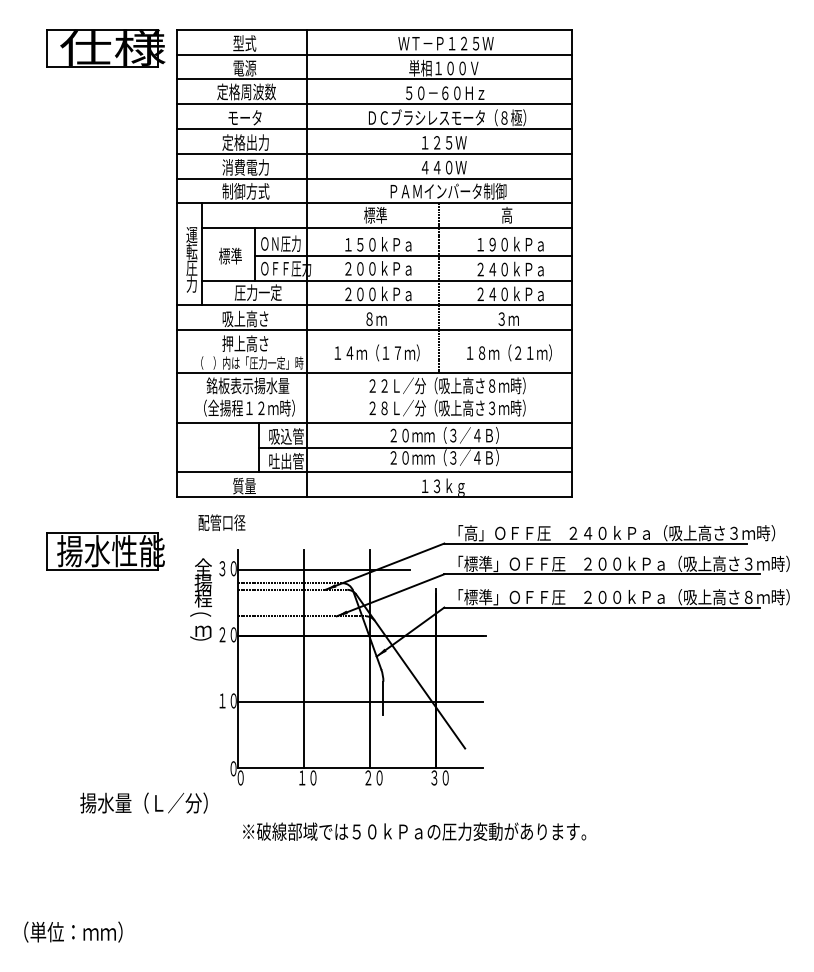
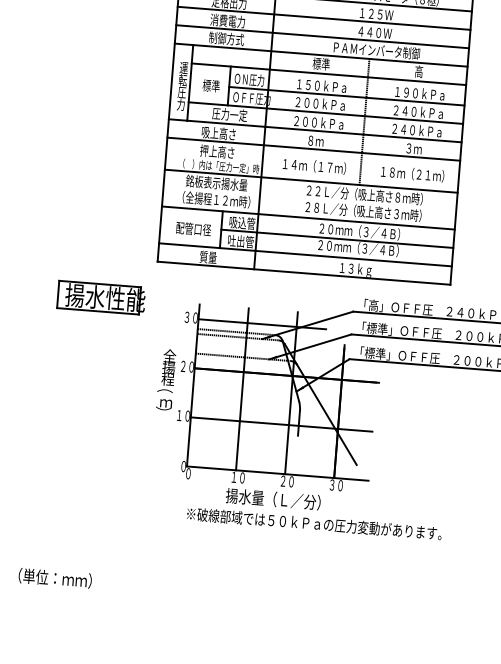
text: (221, 522) -> (193, 228), moved
text: (201, 599) -> (166, 379), moved
text: (143, 802) -> (272, 498), moved

